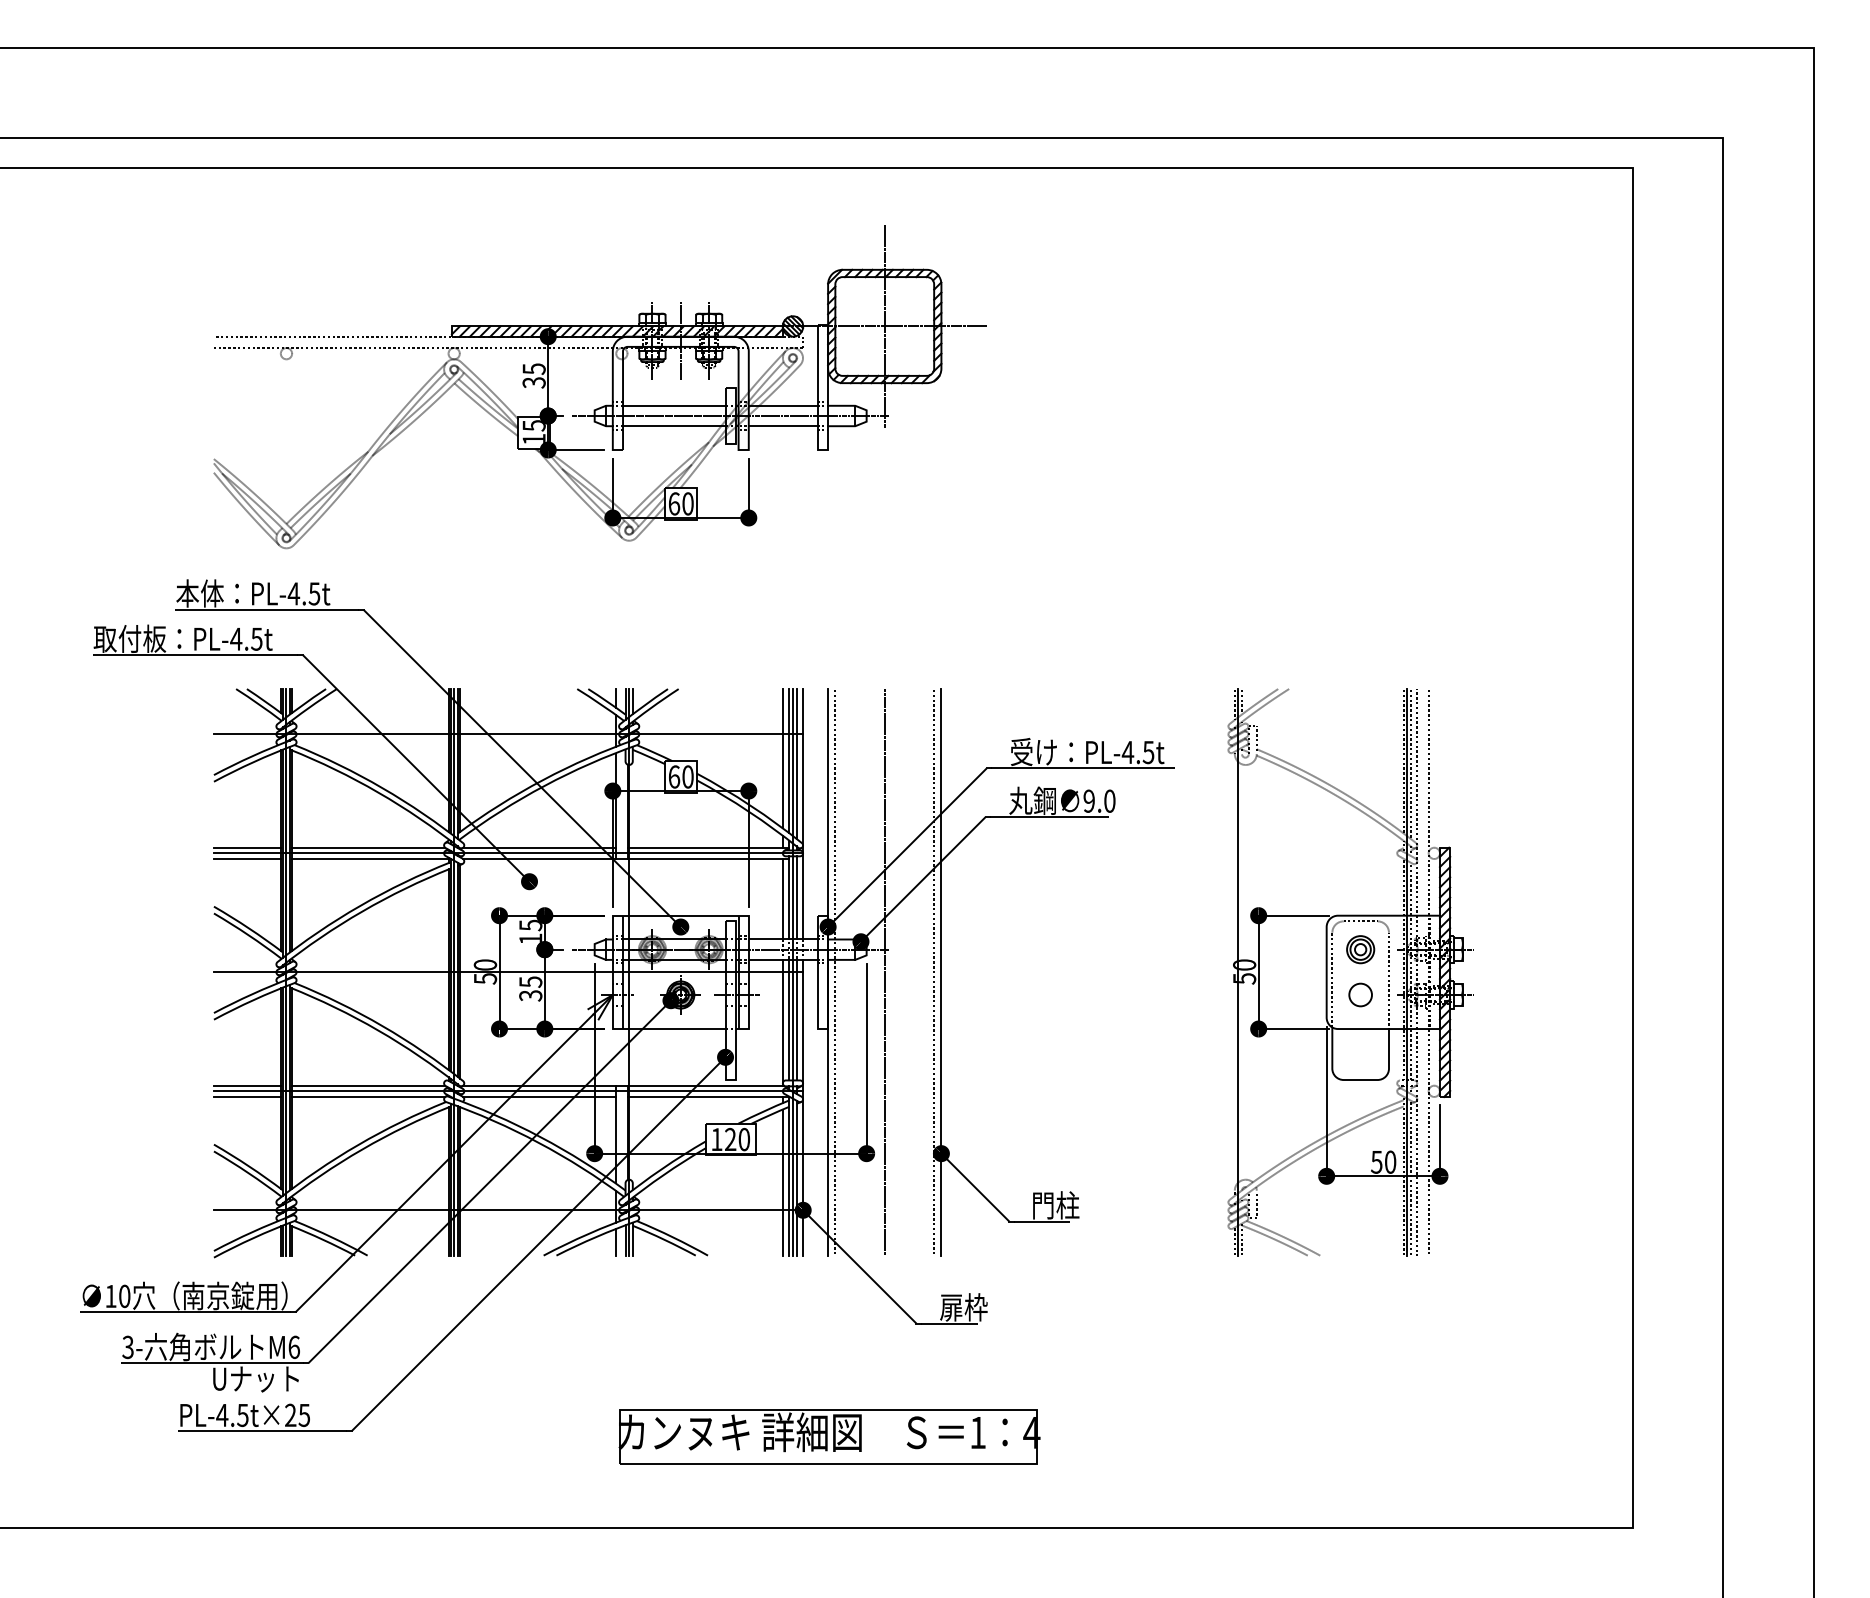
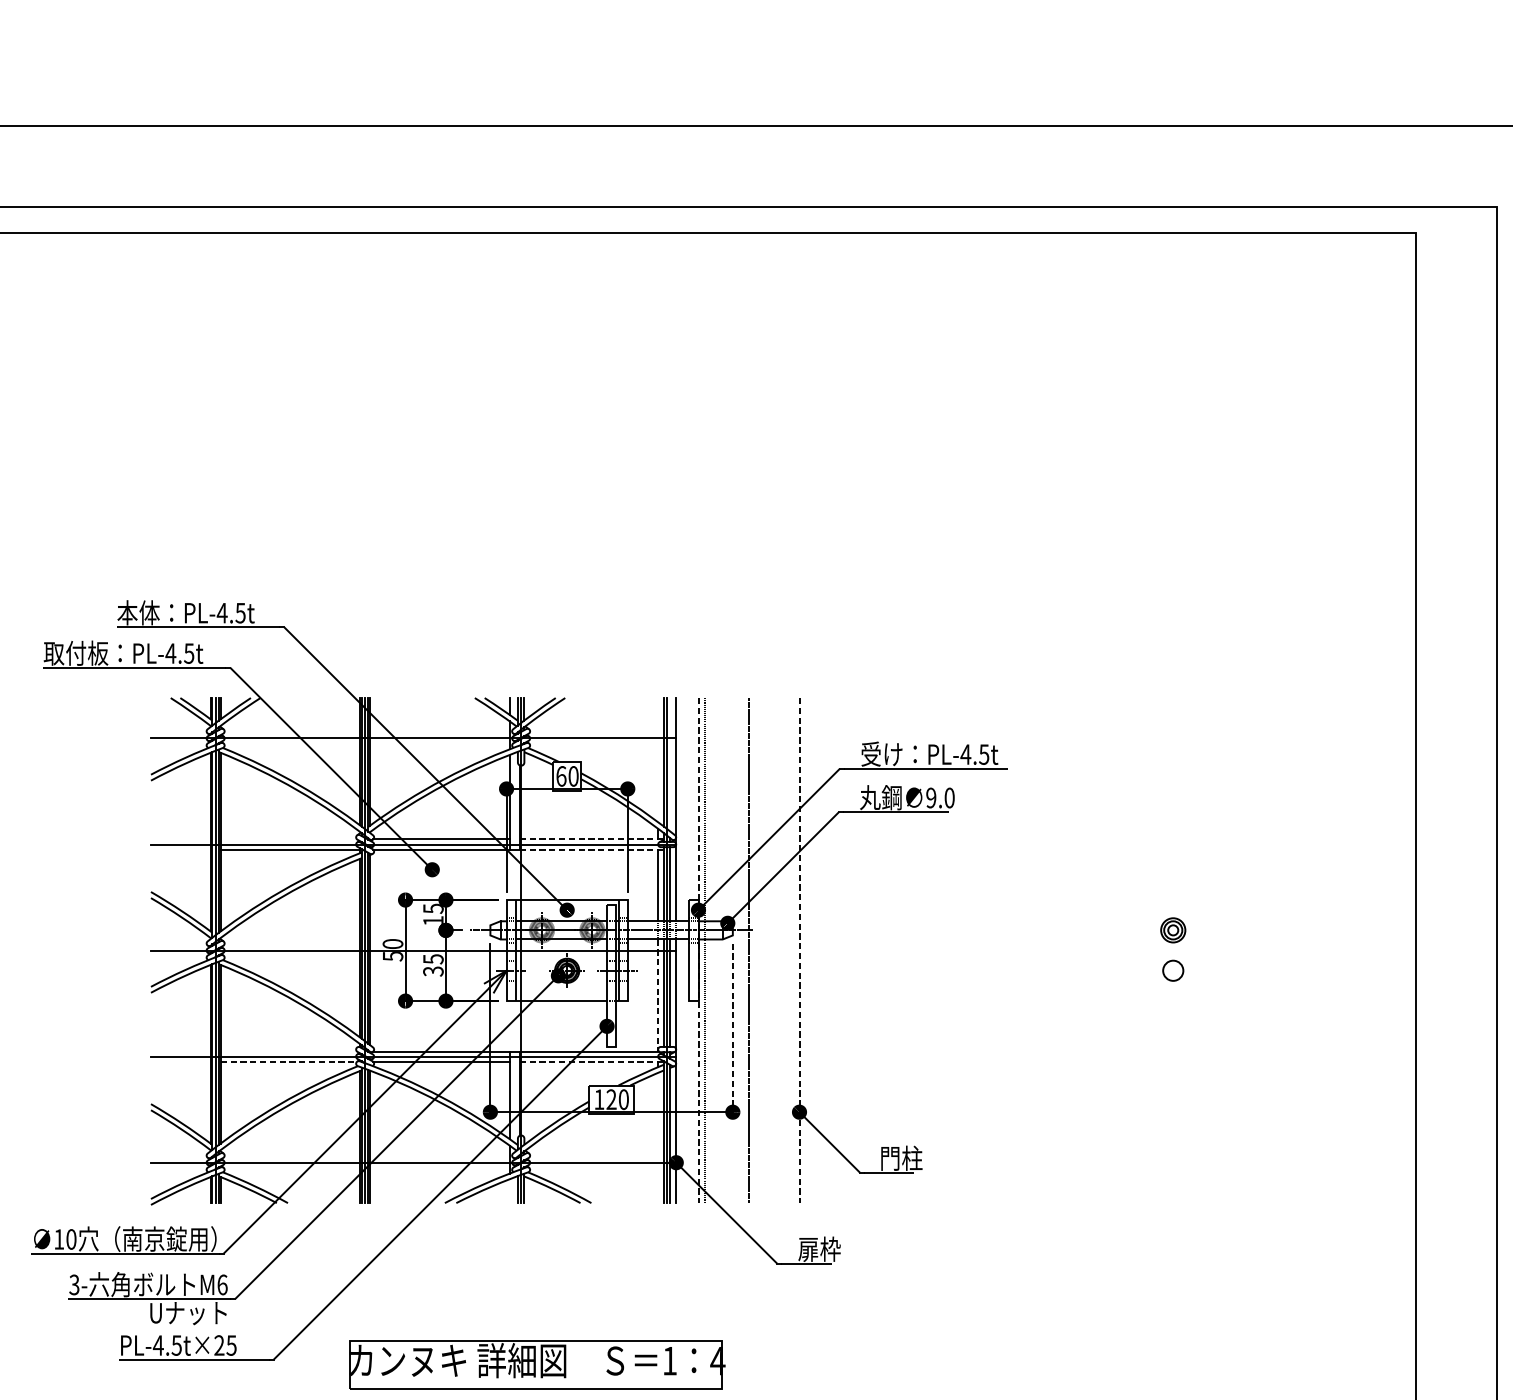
part: (599, 387) -> (494, 429), removed
line: (782, 758) -> (657, 759), removed
line: (796, 763) -> (670, 764), removed
line: (246, 847) -> (179, 839), removed
line: (368, 847) -> (288, 839), removed
line: (708, 847) -> (591, 839), solid -> dashed
line: (246, 859) -> (179, 849), removed
line: (708, 859) -> (591, 849), solid -> dashed
line: (828, 972) -> (698, 950), solid -> dashed
line: (934, 972) -> (793, 950), removed
line: (941, 972) -> (799, 950), solid -> dashed
part: (1350, 972) -> (1164, 950), removed
line: (782, 1022) -> (657, 995), solid -> dashed
line: (866, 1059) -> (732, 1028), solid -> dashed
line: (246, 1085) -> (179, 1051), removed
line: (368, 1085) -> (288, 1051), removed
line: (246, 1097) -> (179, 1062), removed
line: (368, 1097) -> (288, 1062), solid -> dashed
line: (708, 1097) -> (591, 1062), solid -> dashed
line: (782, 1182) -> (657, 1137), removed
line: (616, 1241) -> (509, 1190), removed
part: (829, 1436) -> (537, 1364), moved

